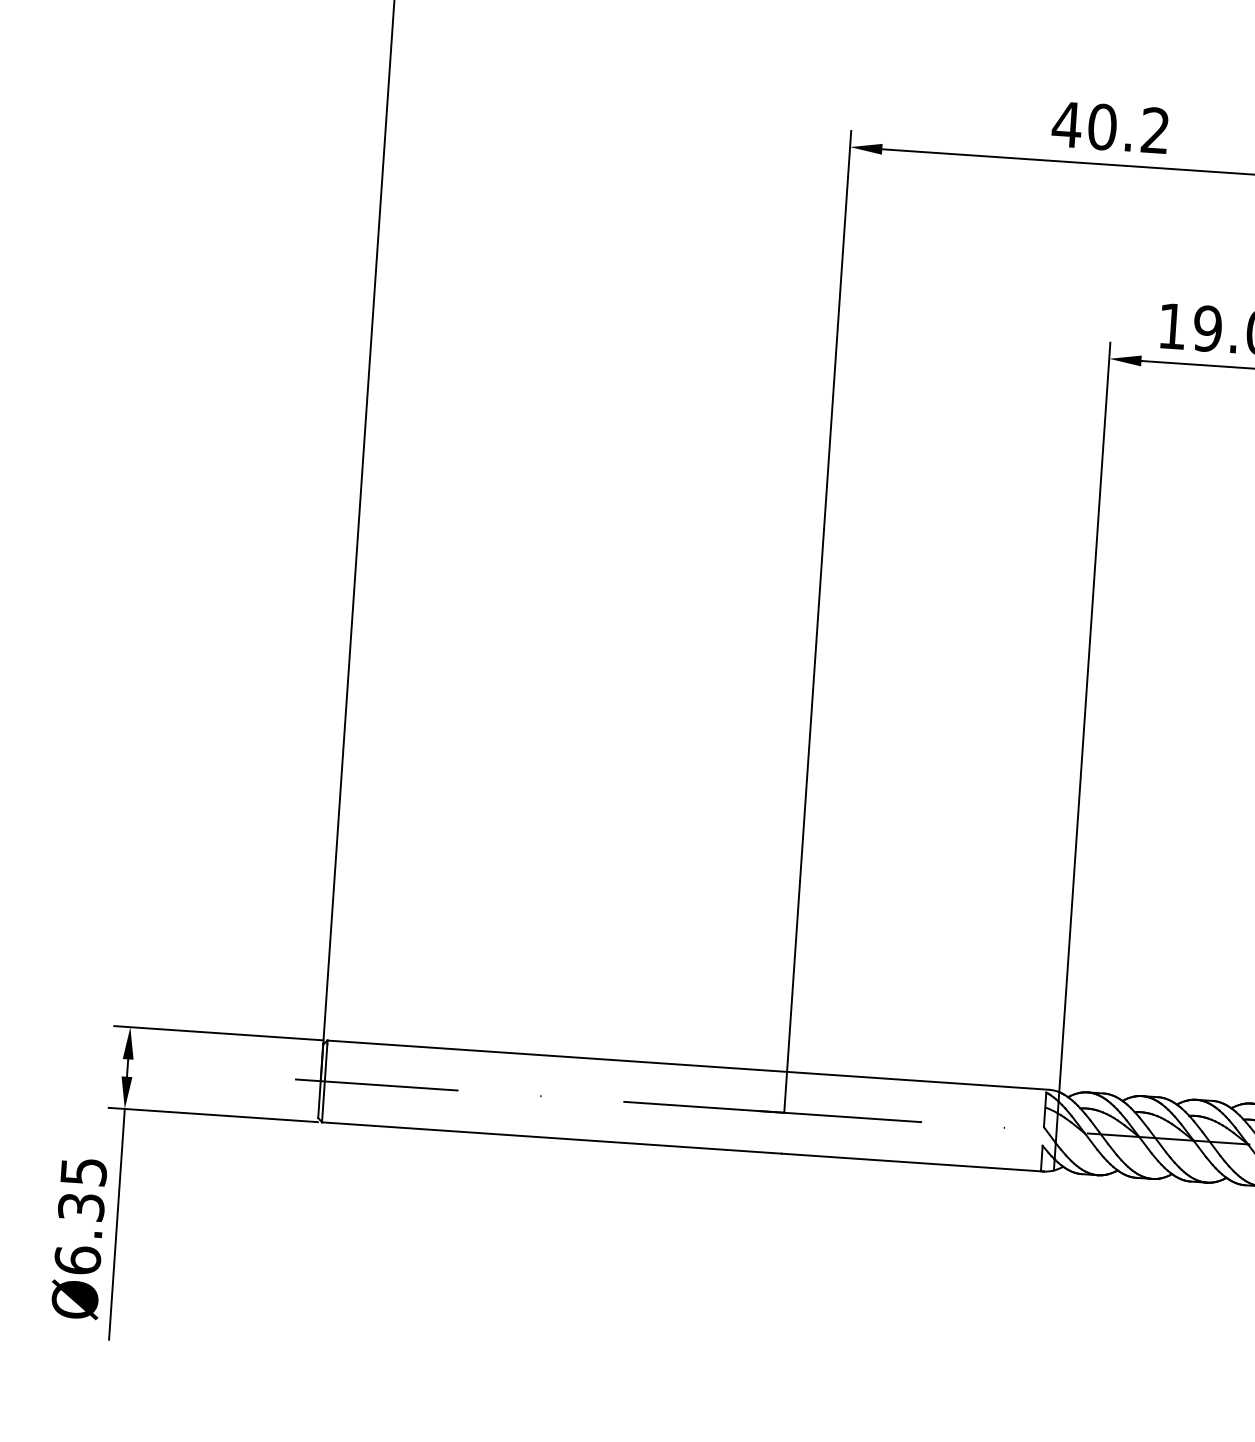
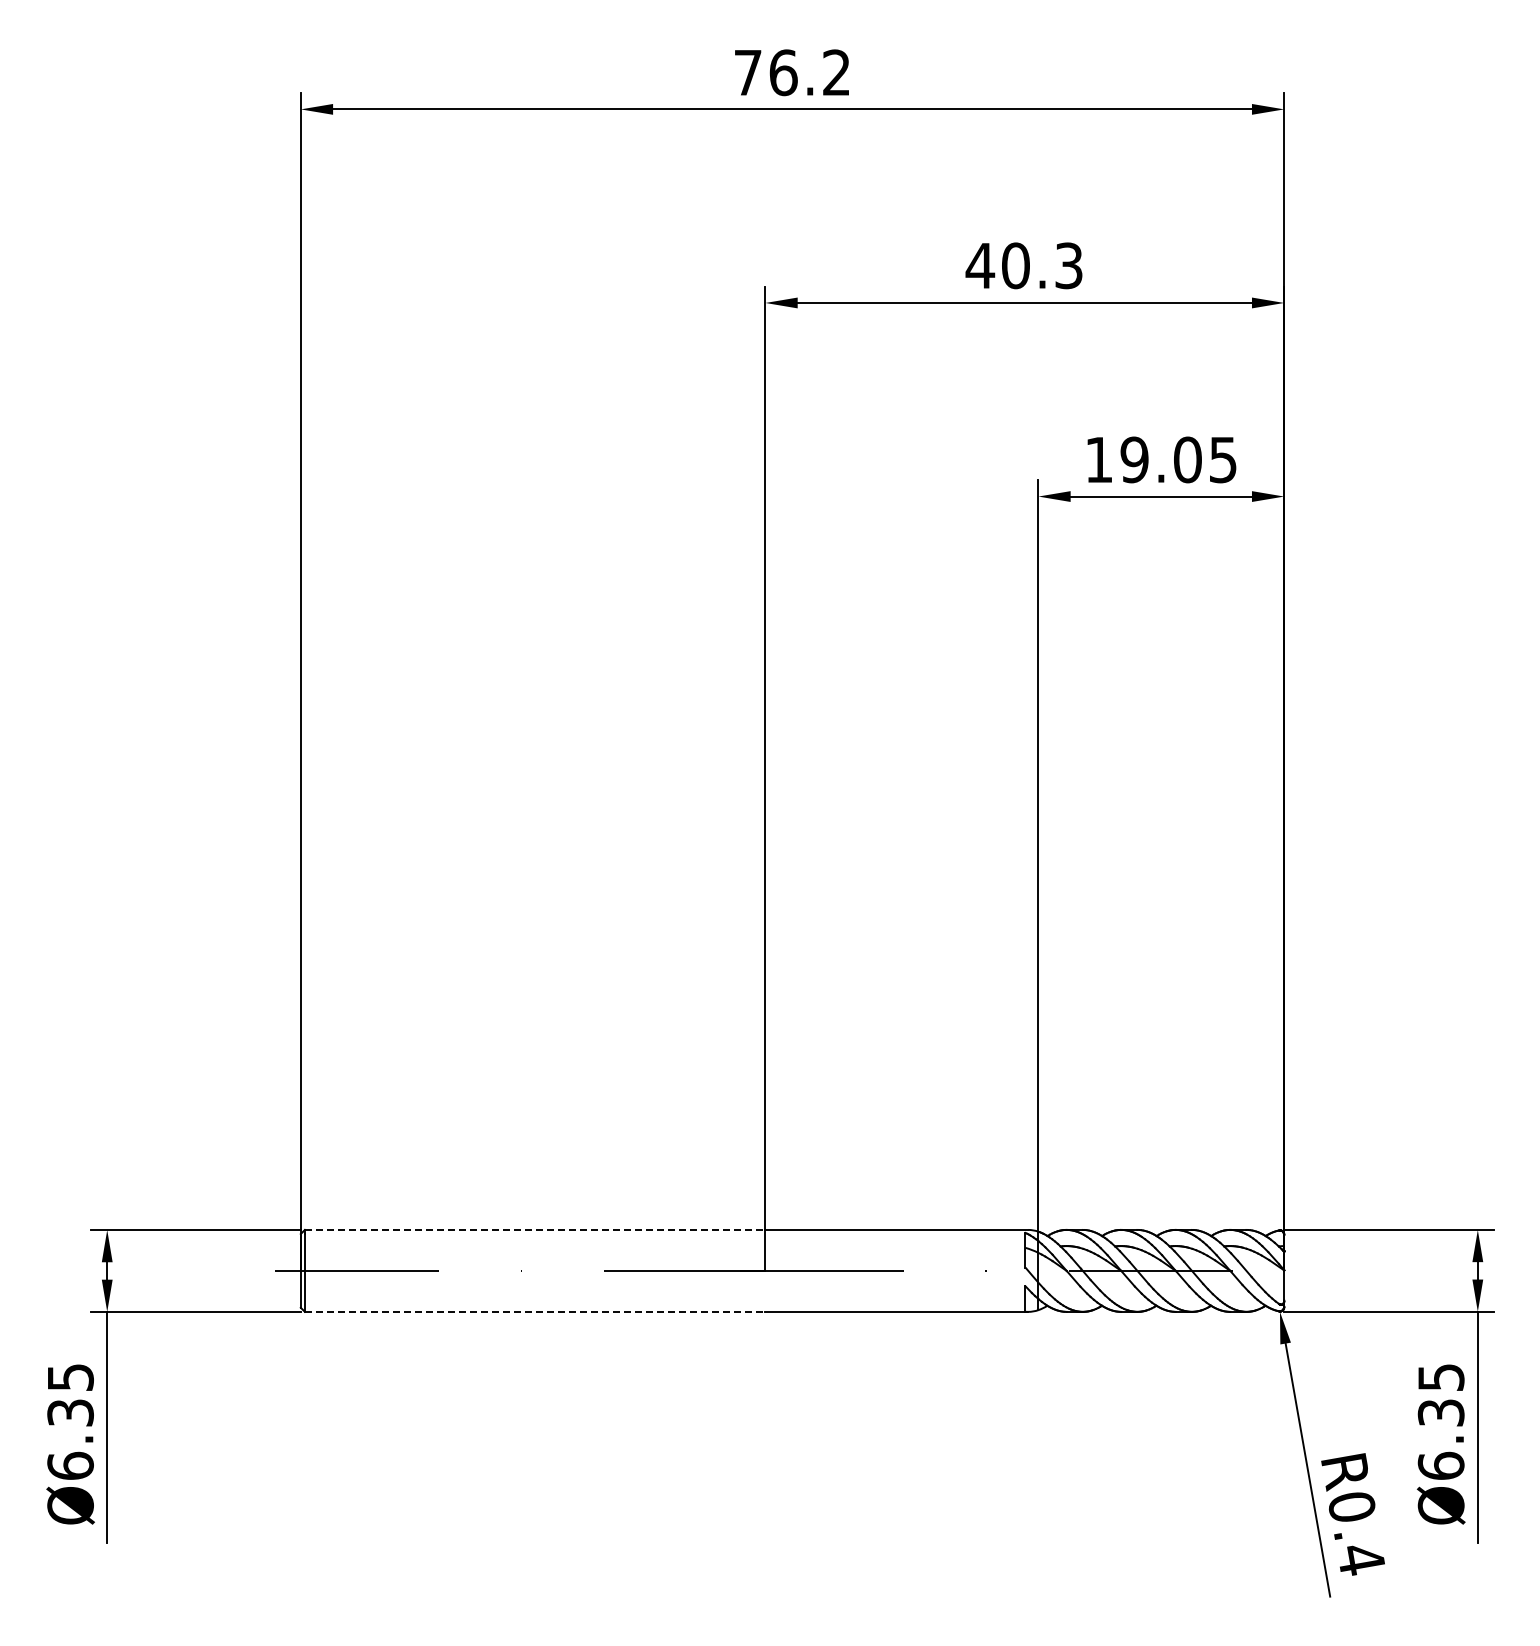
text: (1155, 130) -> (1068, 265), 40.2 -> 40.3
line: (557, 1055) -> (535, 1229), solid -> dashed
line: (552, 1137) -> (535, 1311), solid -> dashed

